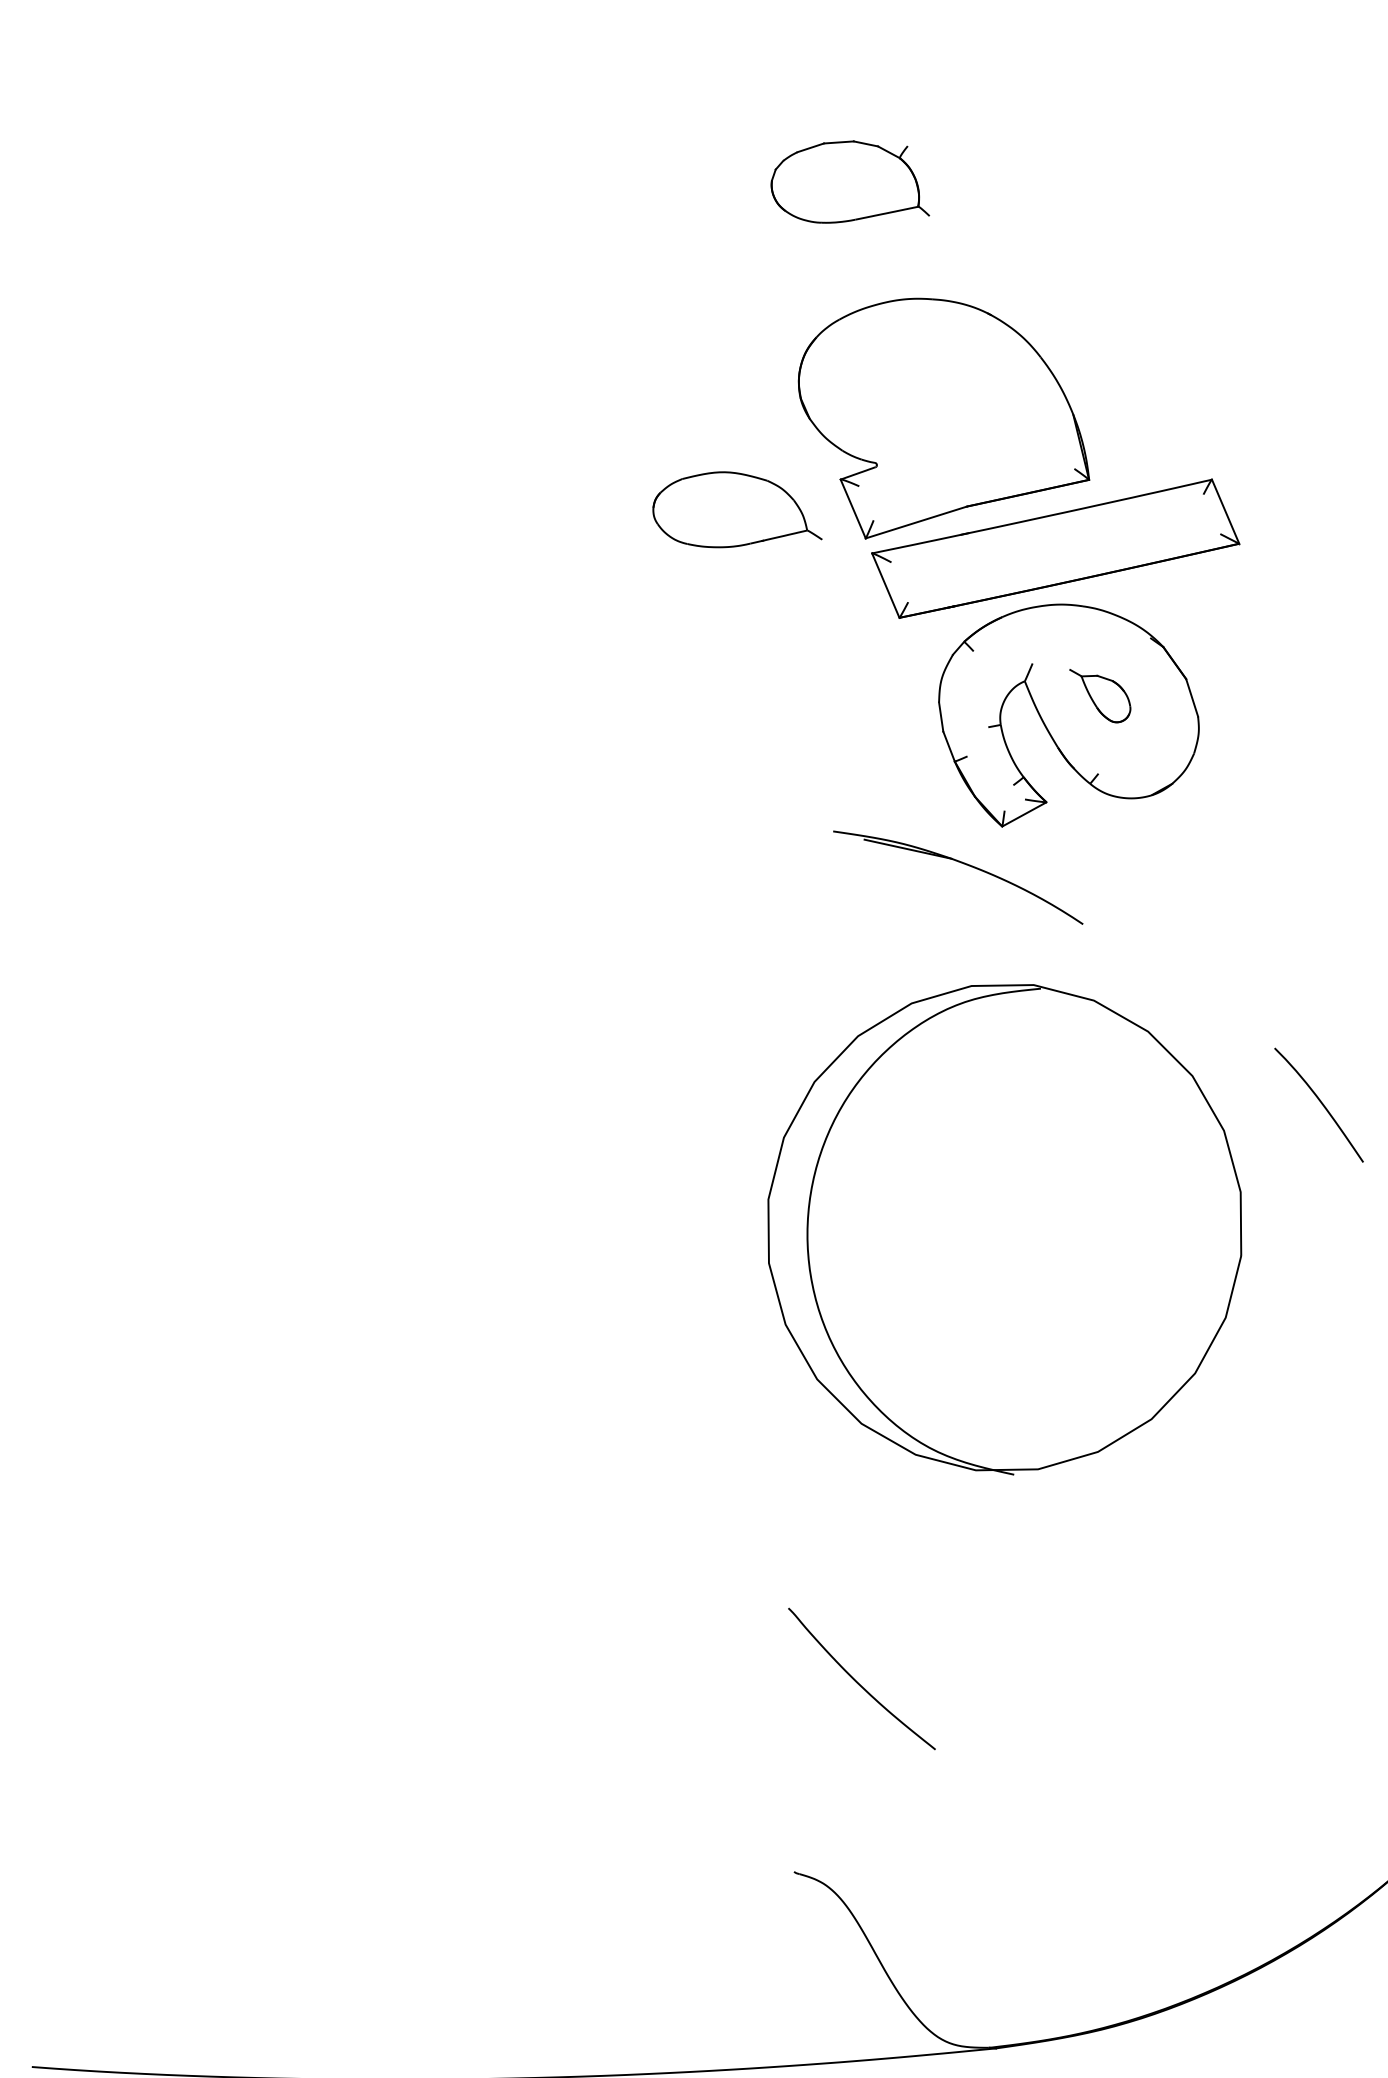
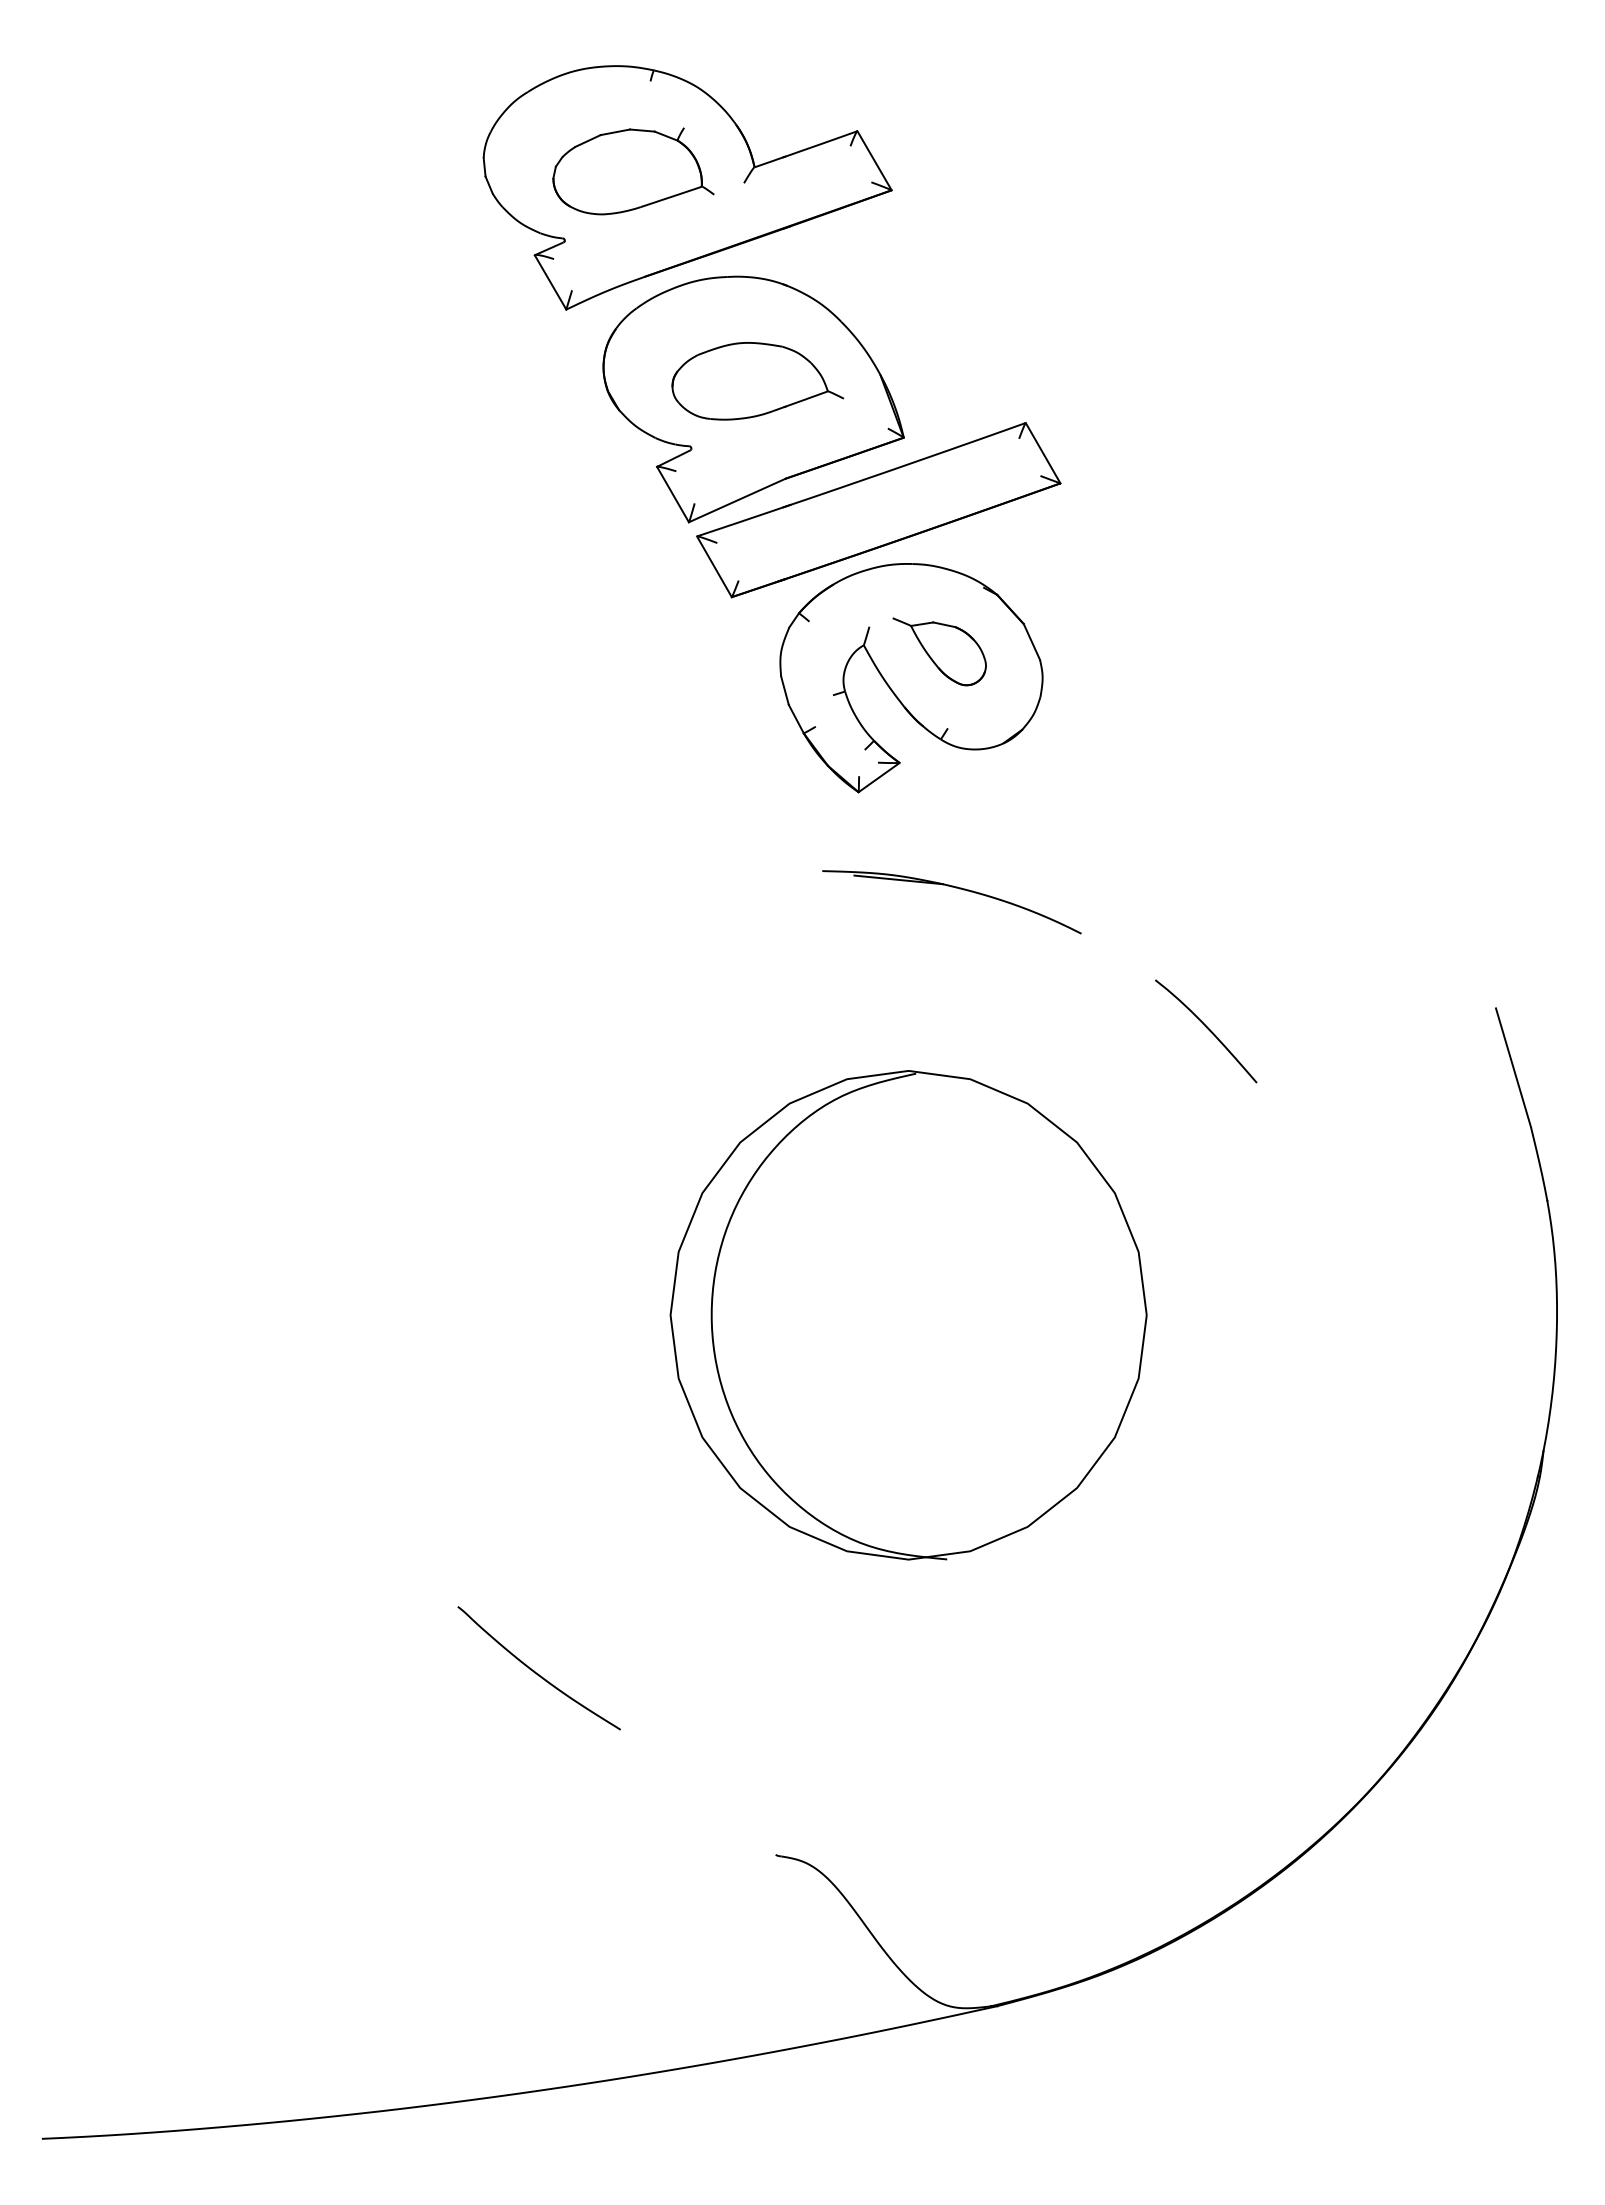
part: (903, 205) -> (687, 187), added
part: (738, 512) -> (757, 381), moved
part: (1099, 696) -> (939, 651), size x1.43
part: (963, 864) -> (955, 888), moved
part: (1004, 1227) -> (908, 1315), moved
curve: (857, 1681) -> (535, 1671), moved

